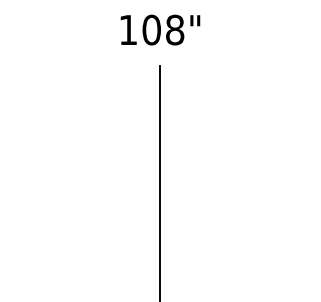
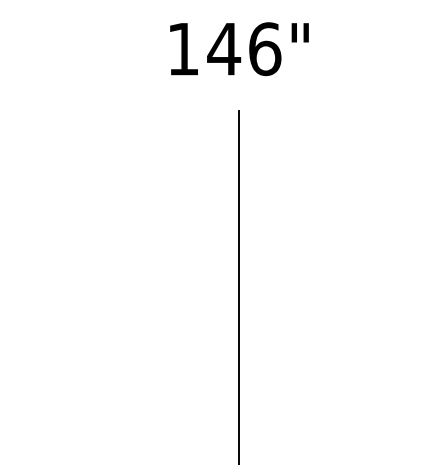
text: (163, 29) -> (244, 48), 108" -> 146"

